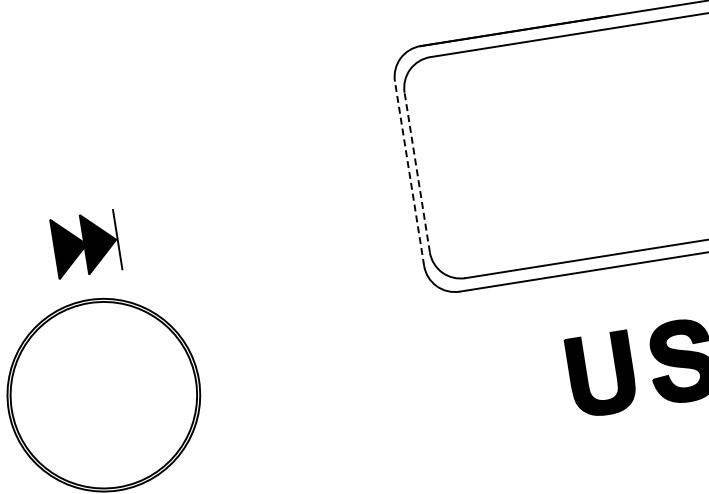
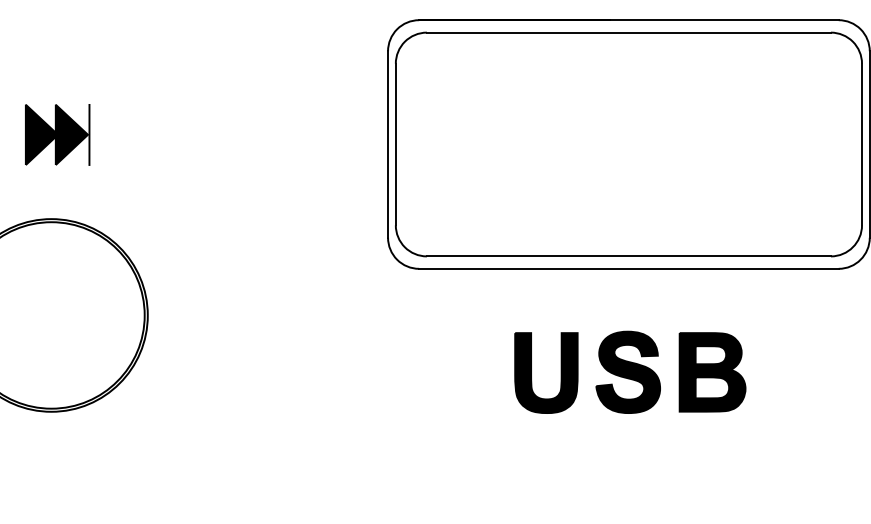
line: (416, 172) -> (395, 144), dashed -> solid
line: (409, 173) -> (388, 144), dashed -> solid
part: (86, 244) -> (57, 134), moved

